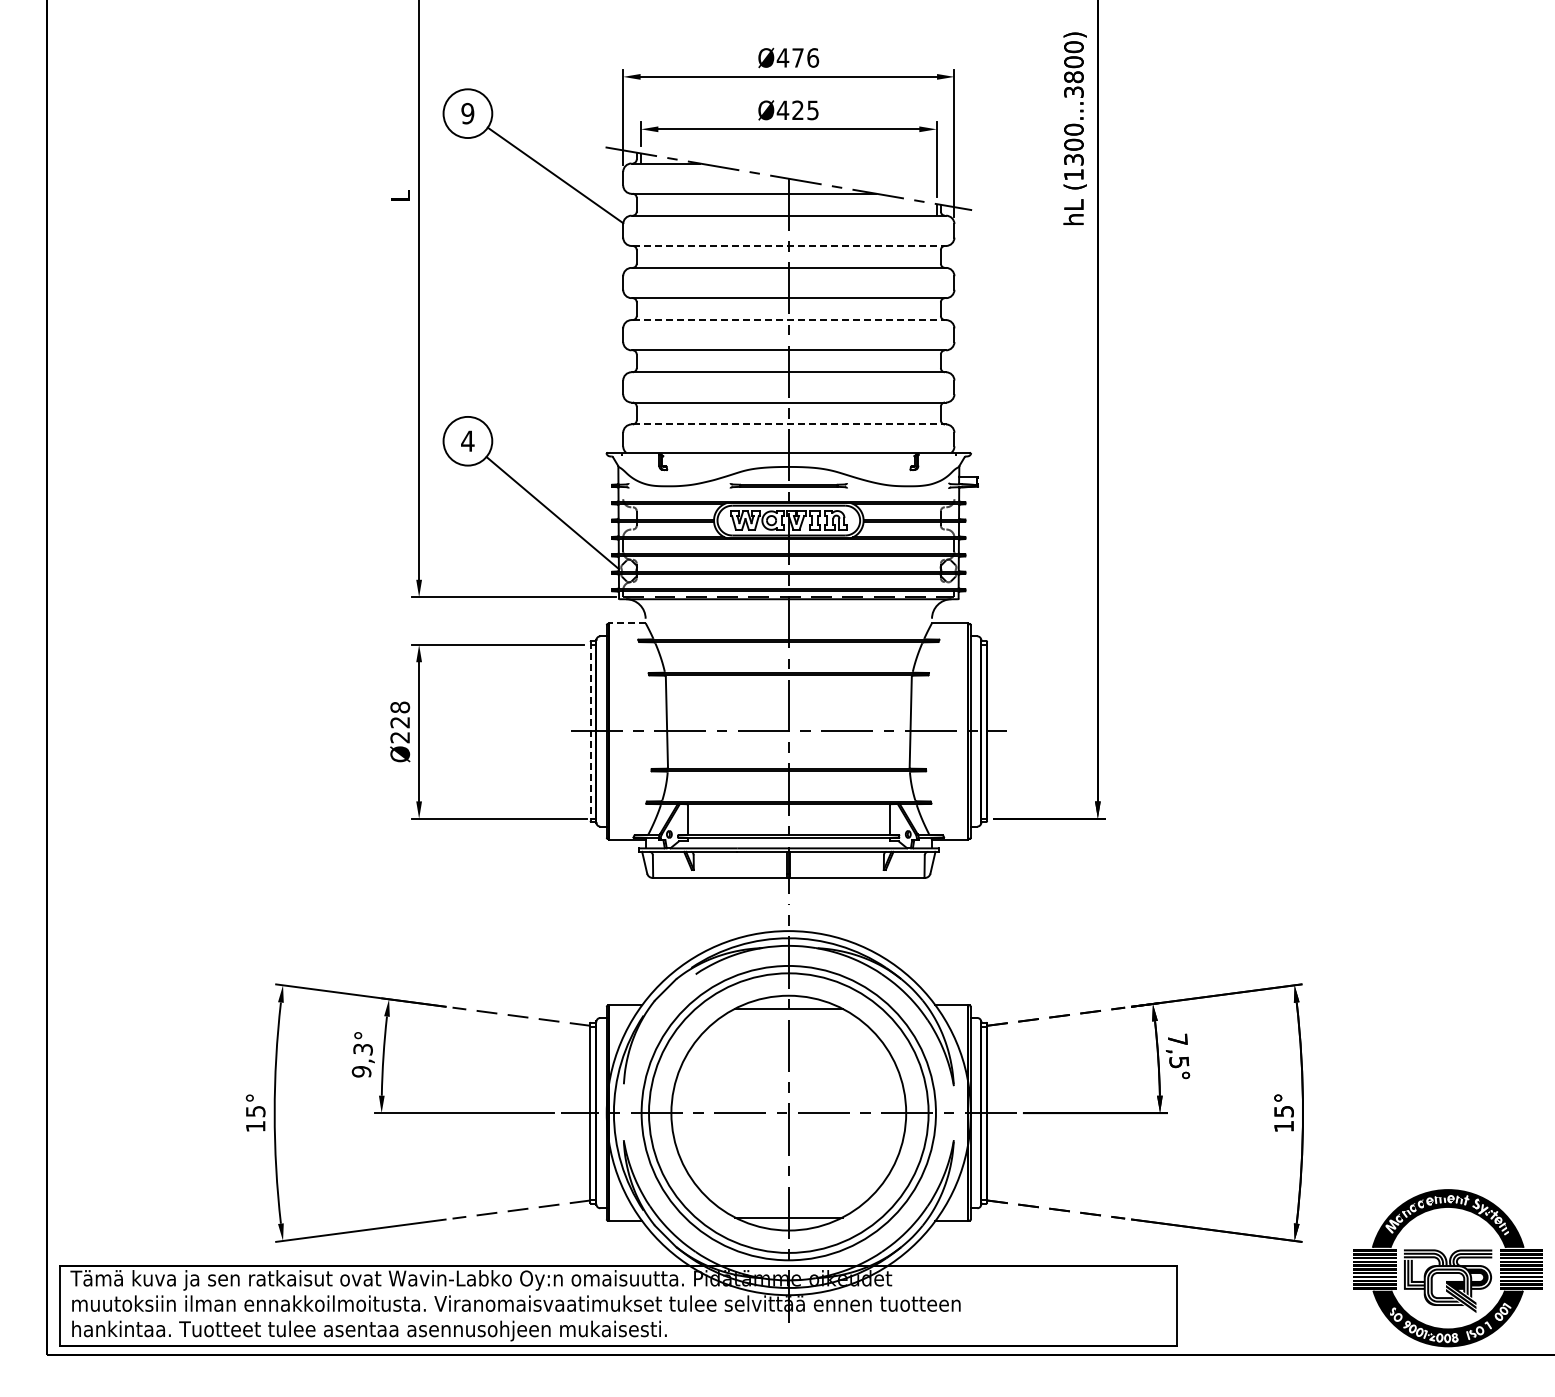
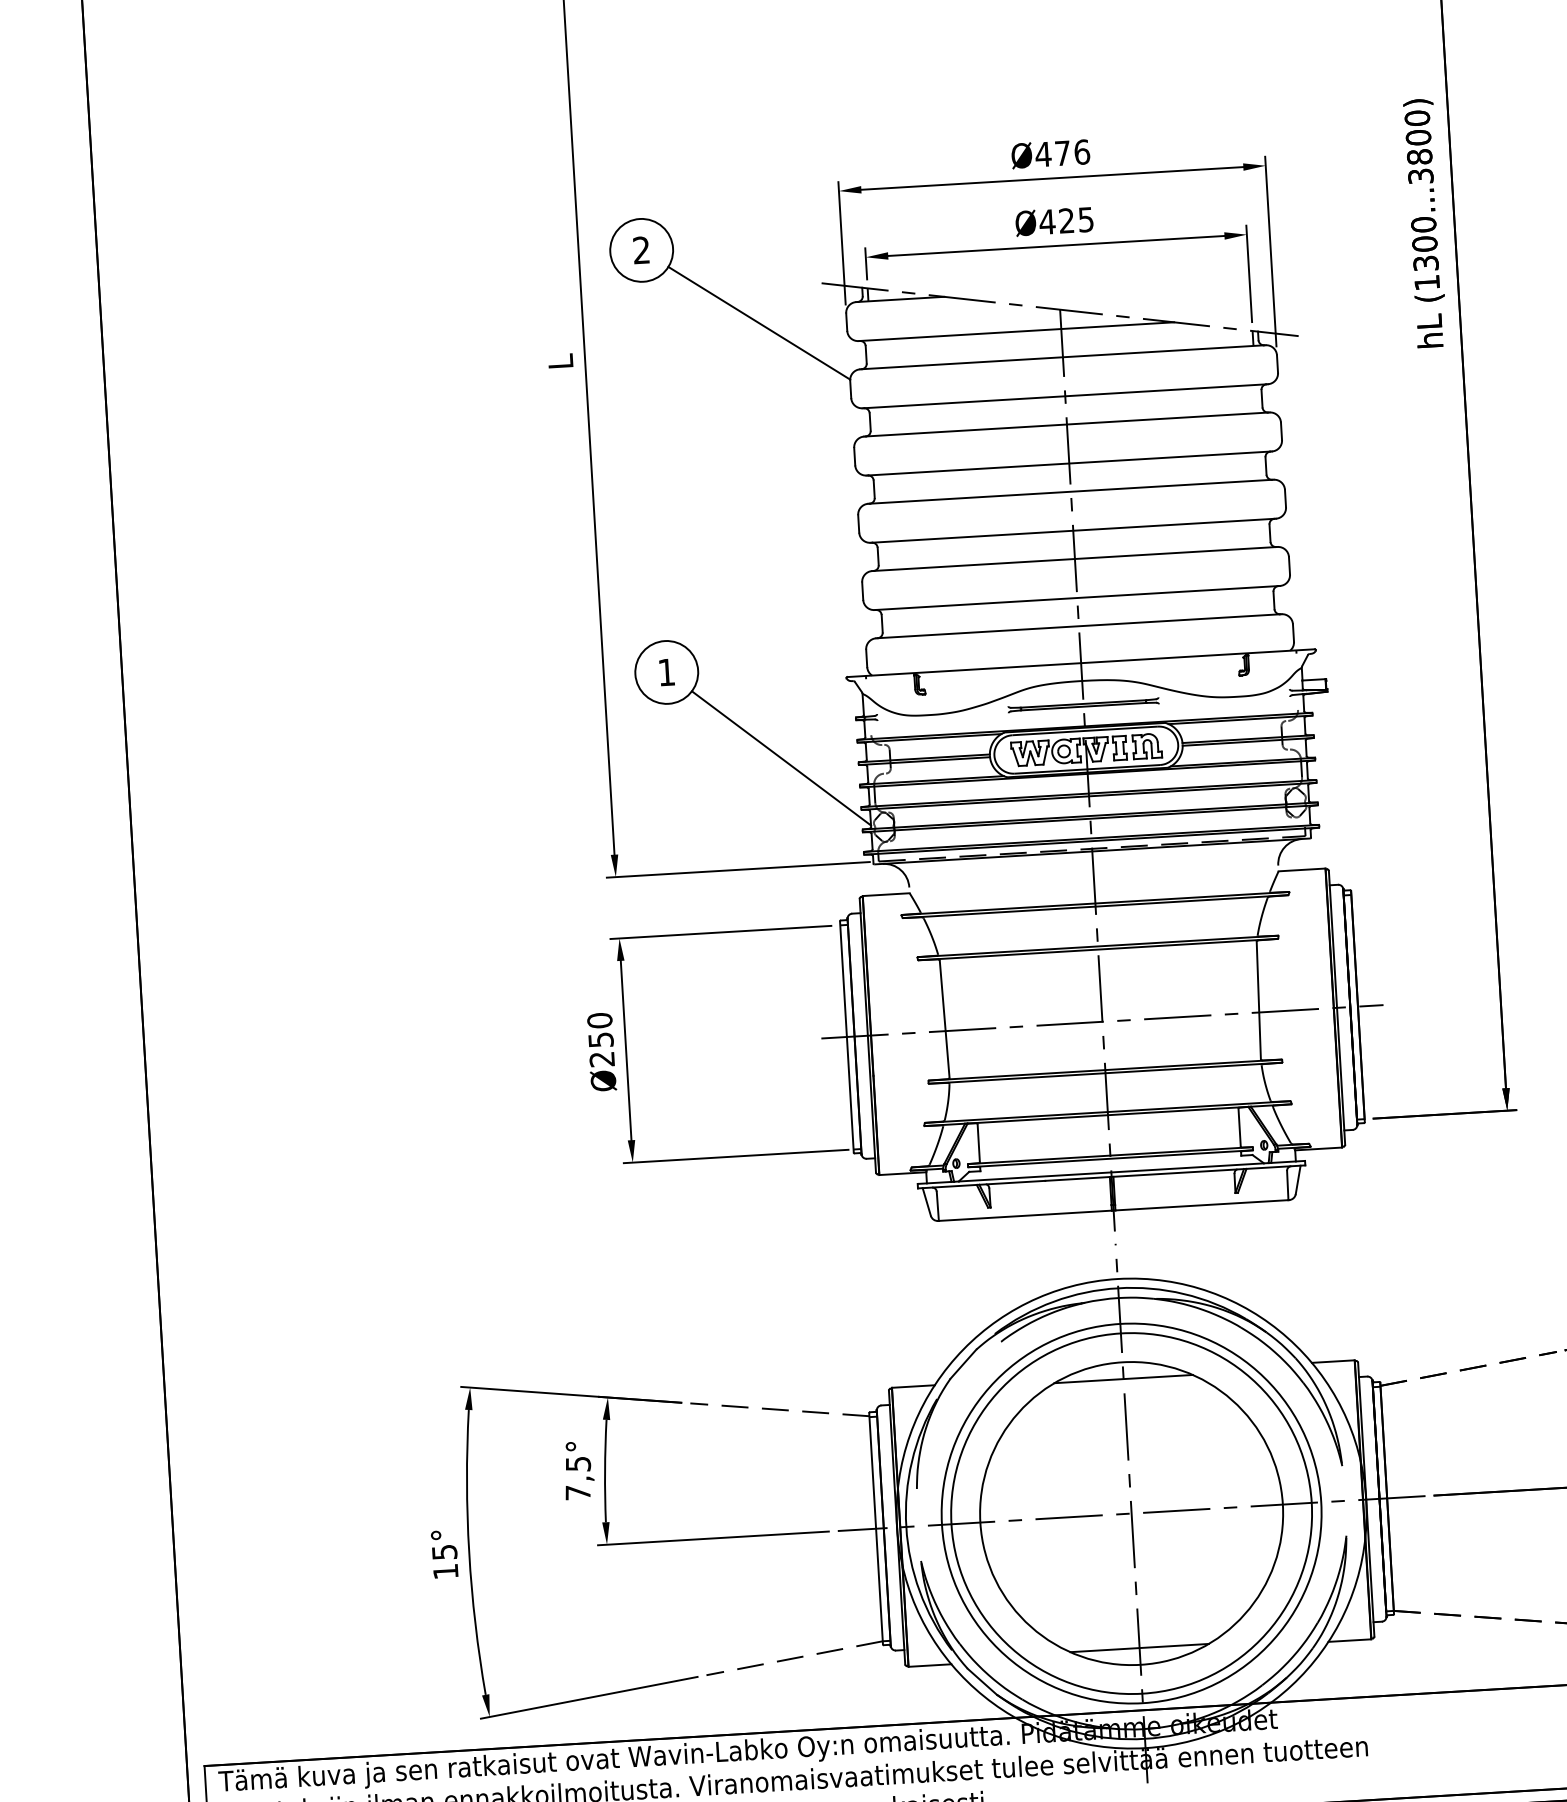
text: (467, 113) -> (641, 250), 9 -> 2
line: (789, 245) -> (1066, 395), dashed -> solid
line: (789, 320) -> (1071, 492), dashed -> solid
line: (789, 424) -> (1079, 626), dashed -> solid
text: (467, 440) -> (666, 671), 4 -> 1
line: (626, 623) -> (885, 895), dashed -> solid
text: (400, 714) -> (600, 1029), Ø228 -> Ø250
line: (590, 731) -> (846, 1037), dashed -> solid
text: (361, 1060) -> (577, 1478), 9,3° -> 7,5°

